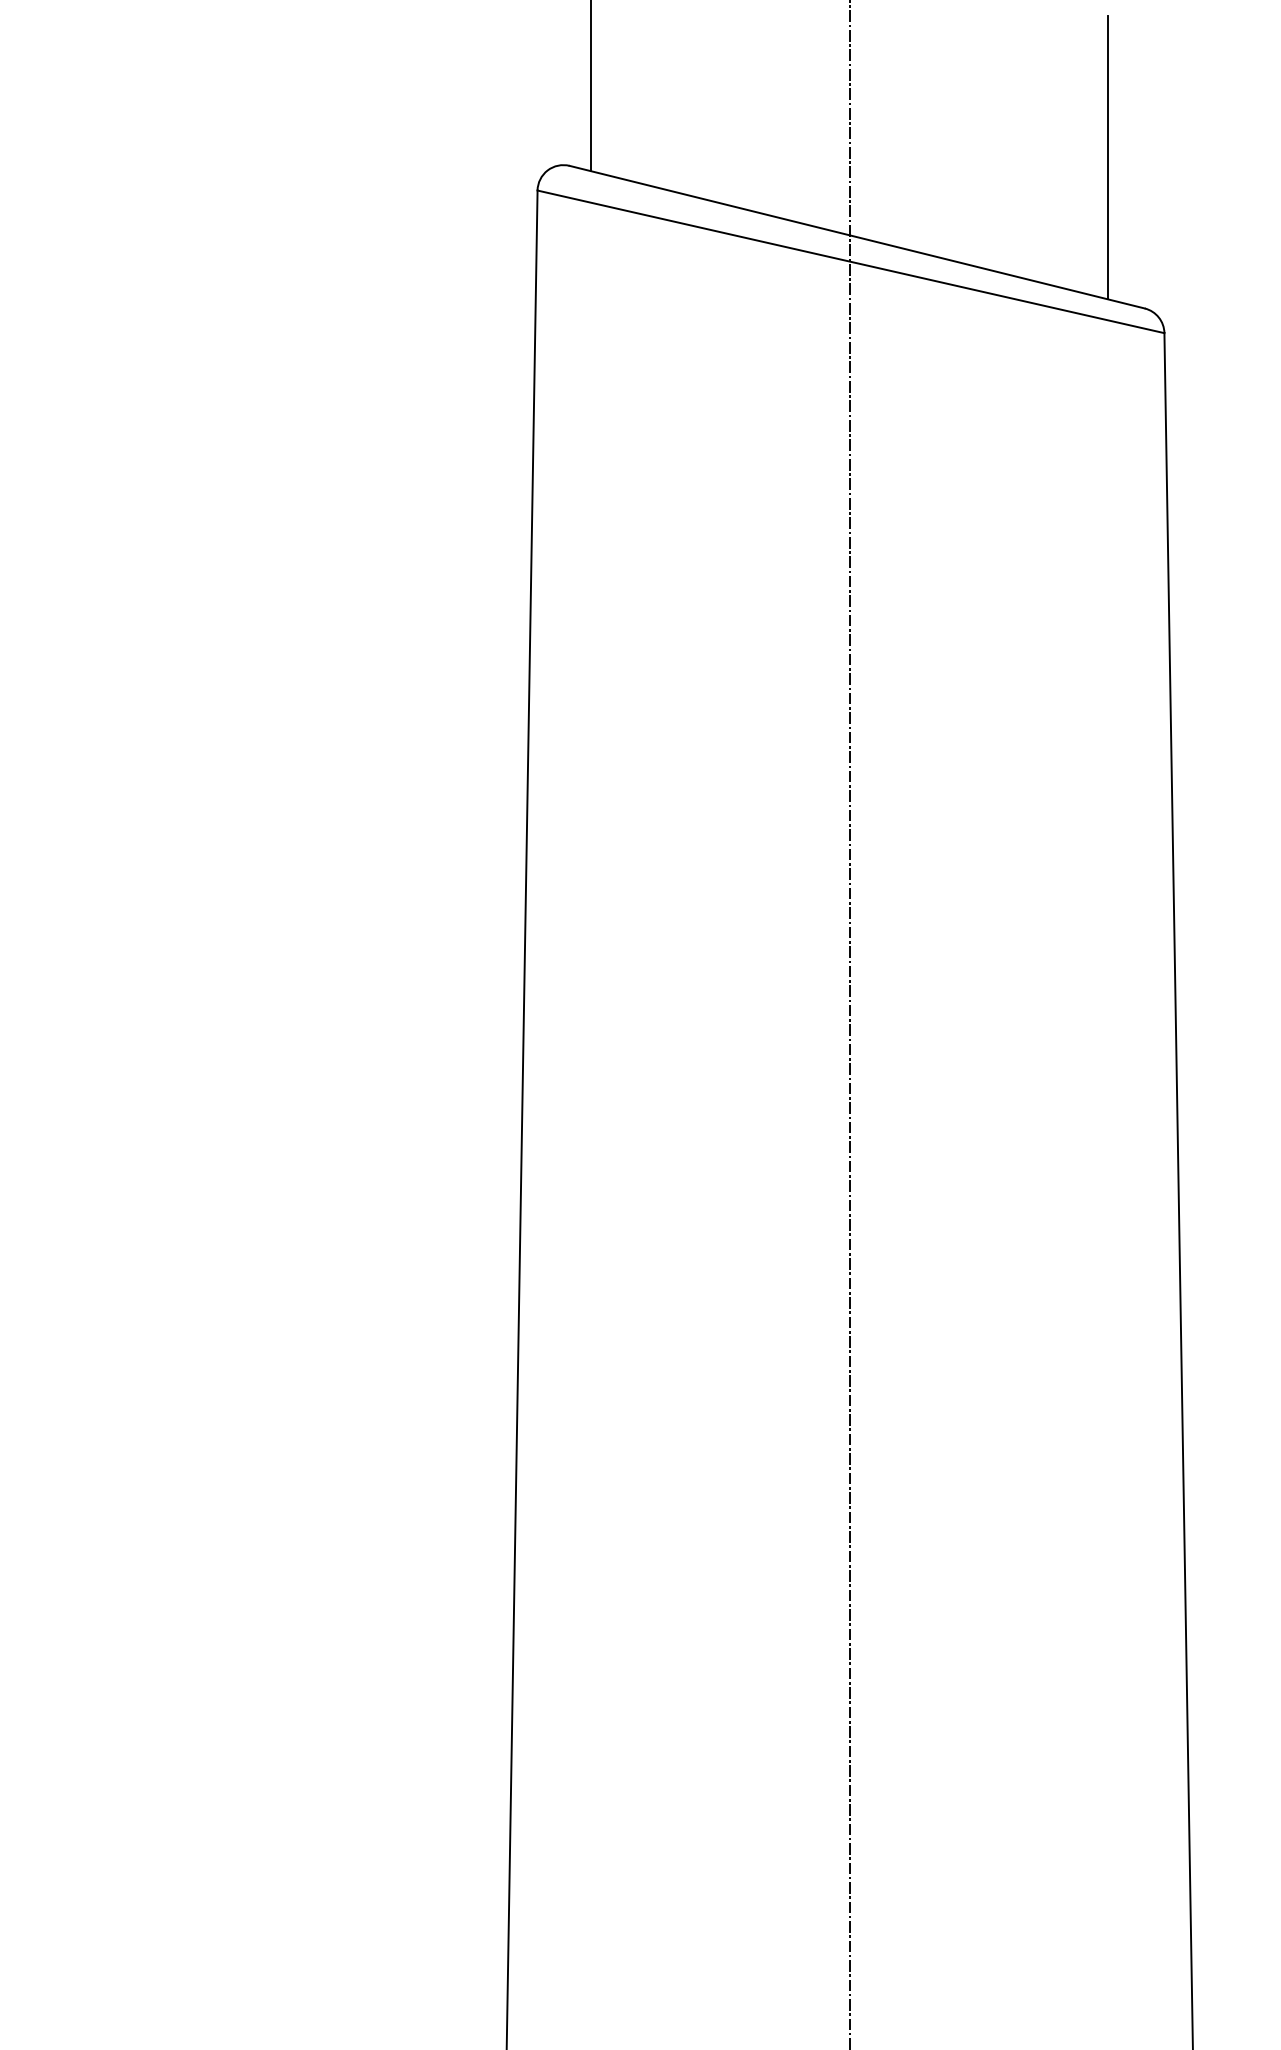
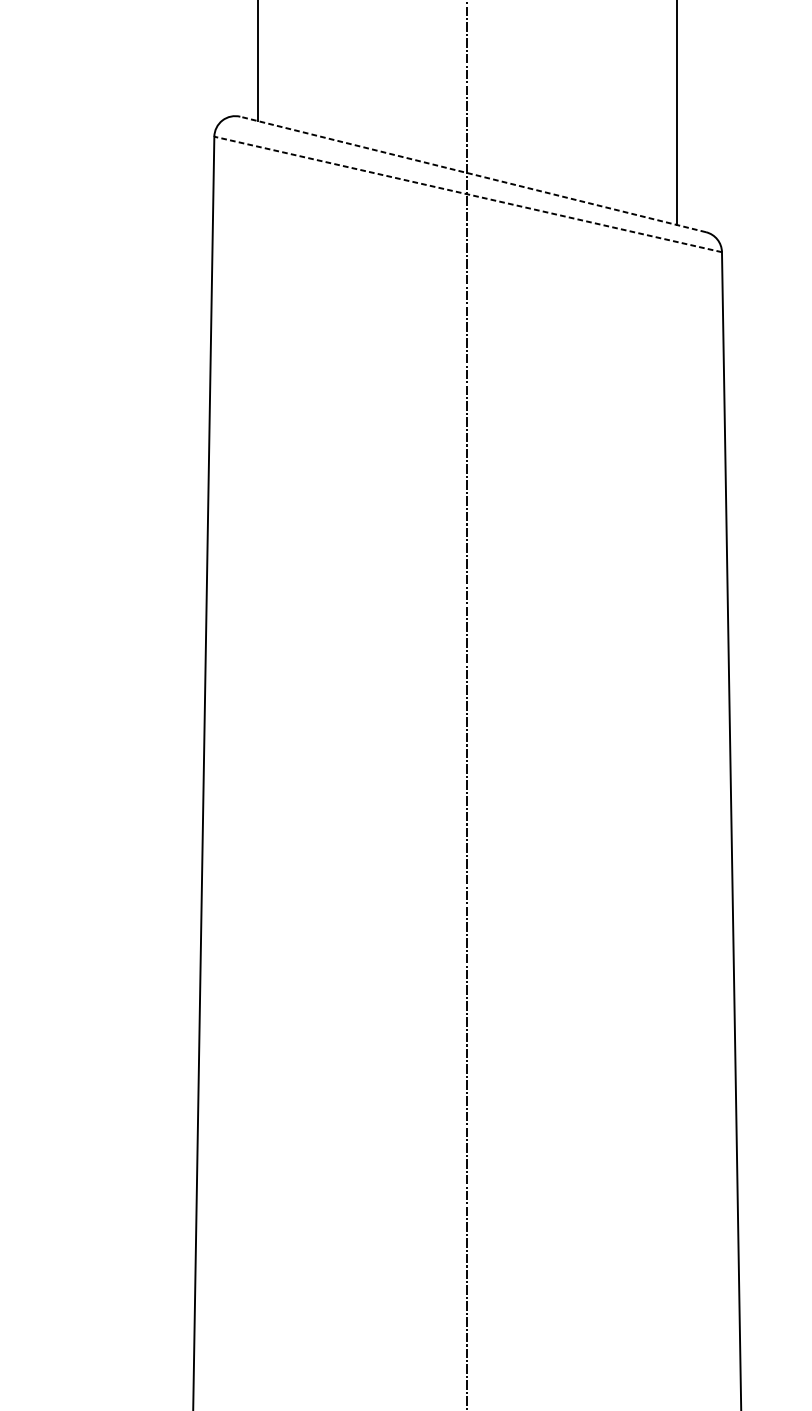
line: (856, 237) -> (472, 174), solid -> dashed
line: (850, 261) -> (467, 194), solid -> dashed

